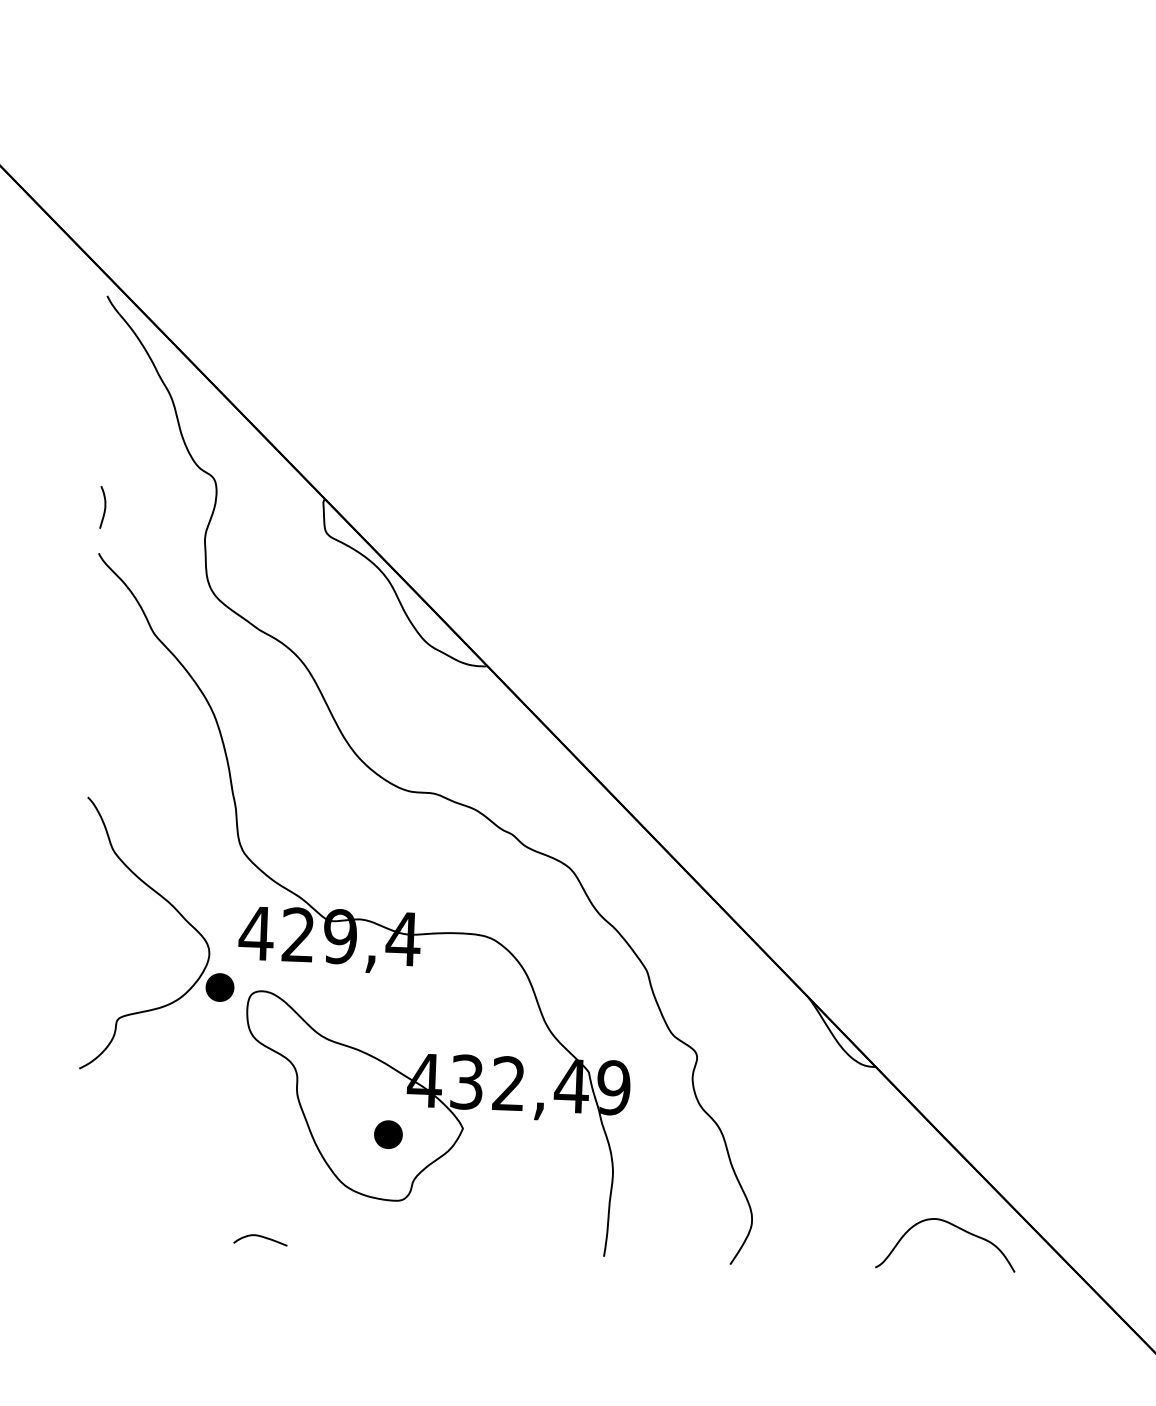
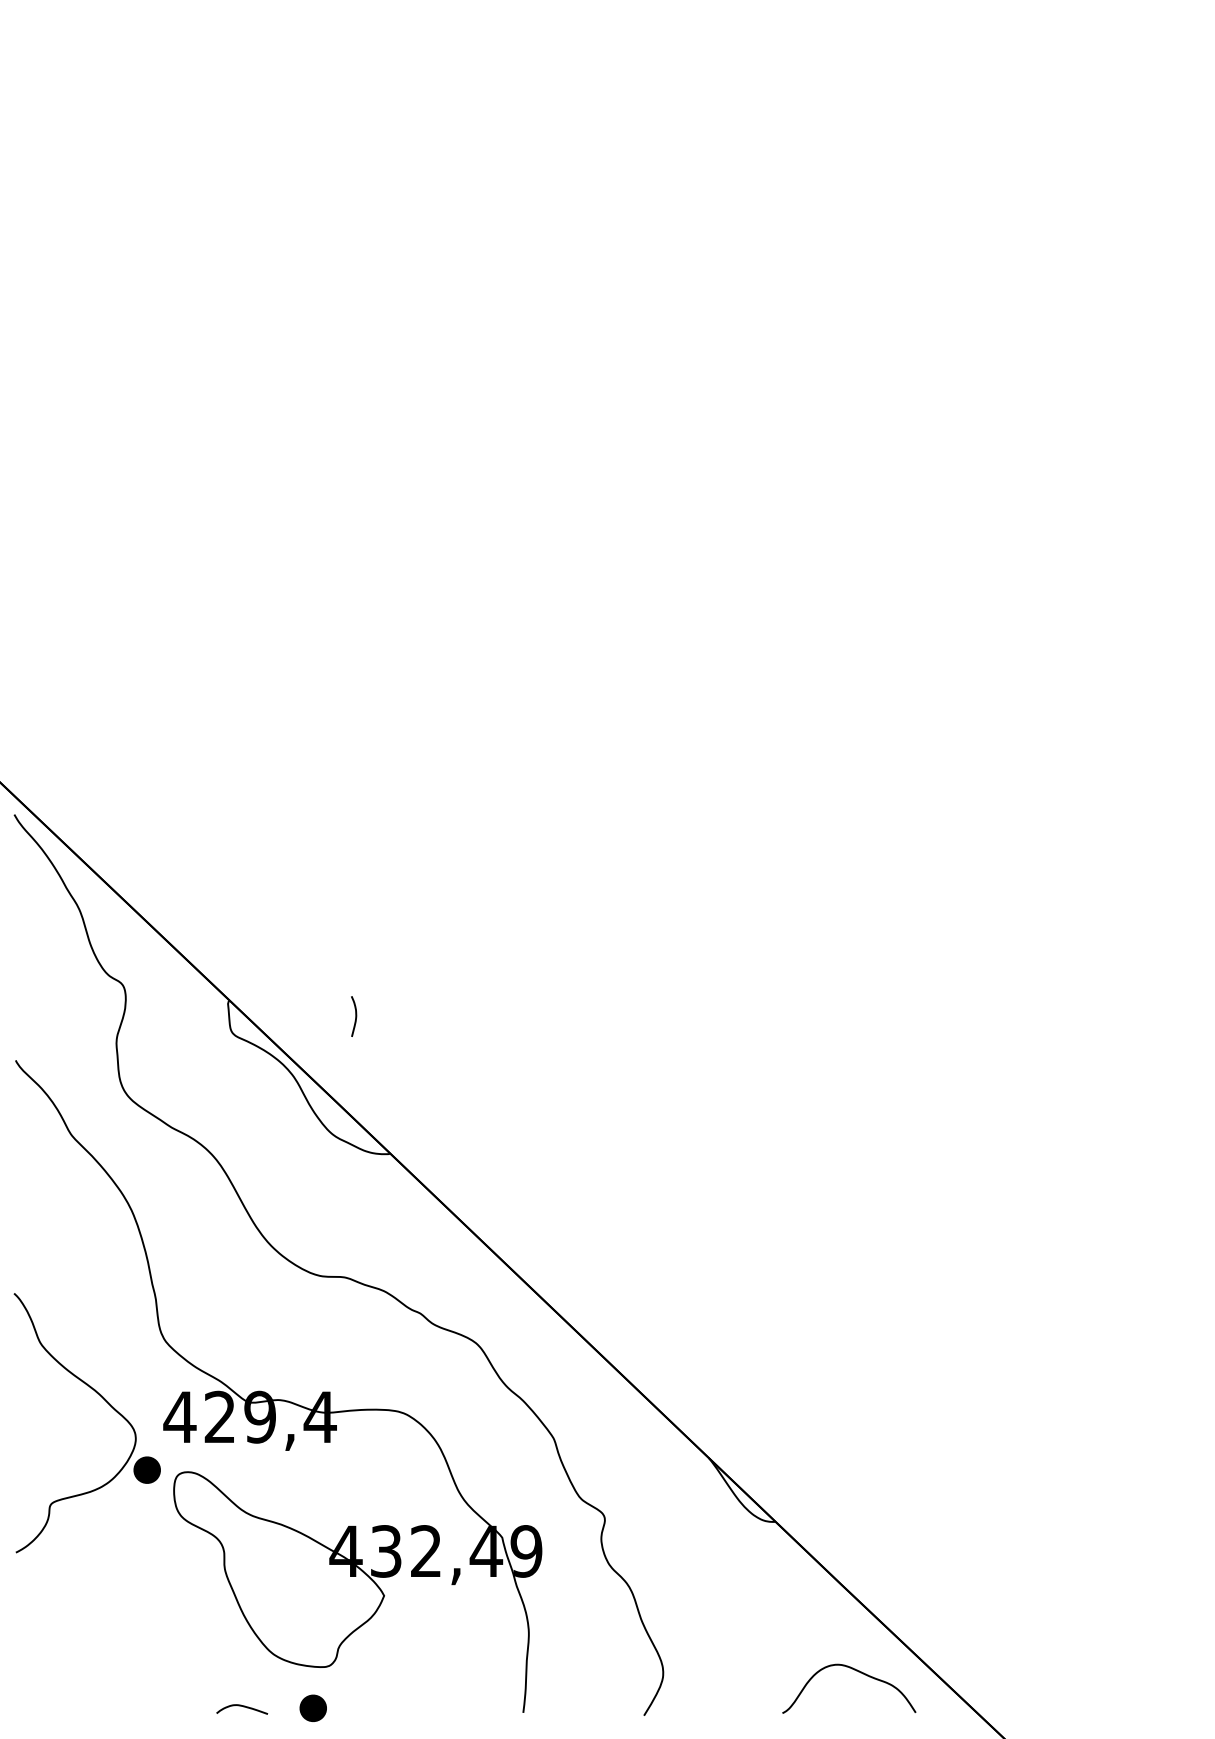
curve: (104, 507) -> (355, 1016), moved
part: (387, 1133) -> (312, 1707), moved
curve: (262, 1237) -> (243, 1707), moved

